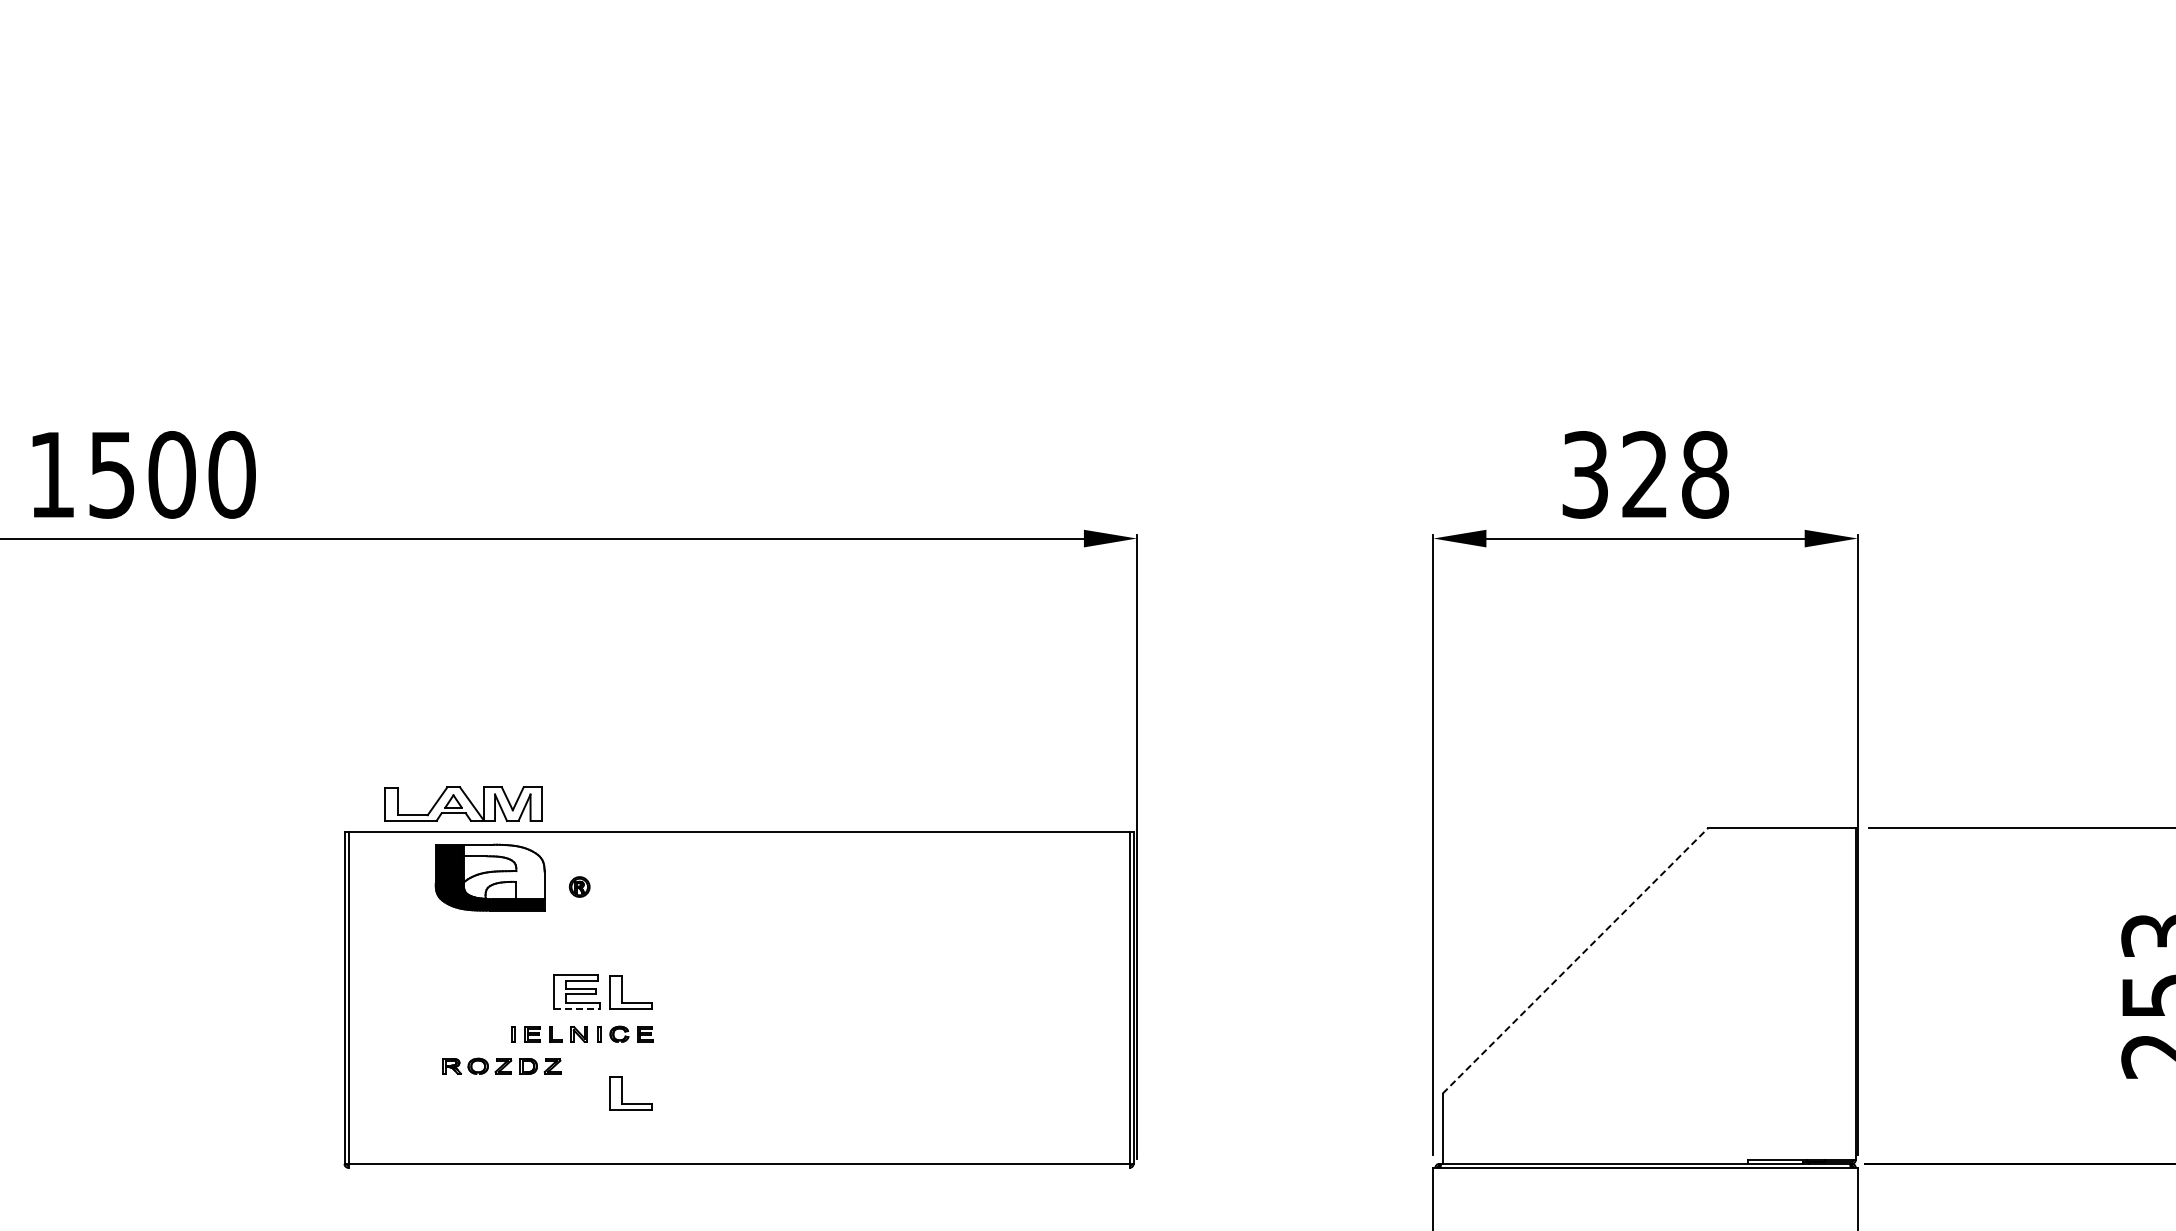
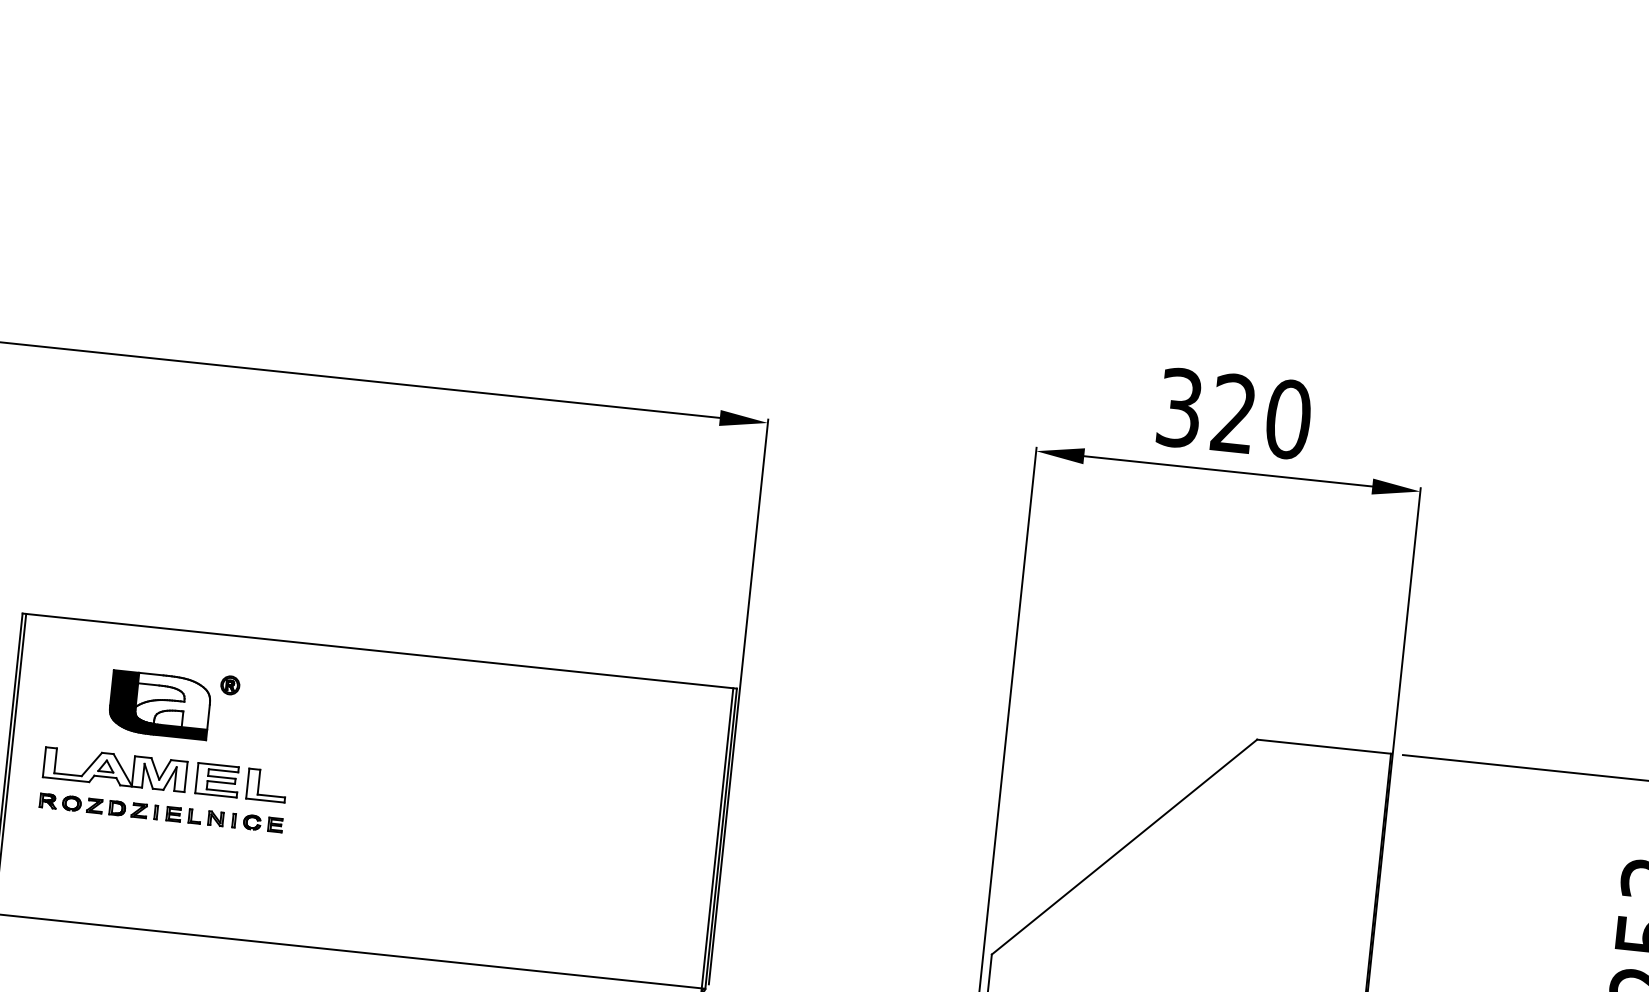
text: (1705, 474) -> (1288, 419), 328 -> 320
part: (463, 803) -> (115, 768), moved
part: (489, 877) -> (159, 704), moved
line: (1575, 961) -> (1124, 847), dashed -> solid
line: (576, 1008) -> (215, 795), dashed -> solid
part: (501, 1065) -> (93, 805), moved
part: (622, 1093) -> (249, 876), removed

